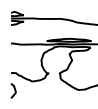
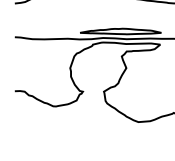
curve: (14, 90) -> (21, 123), removed

